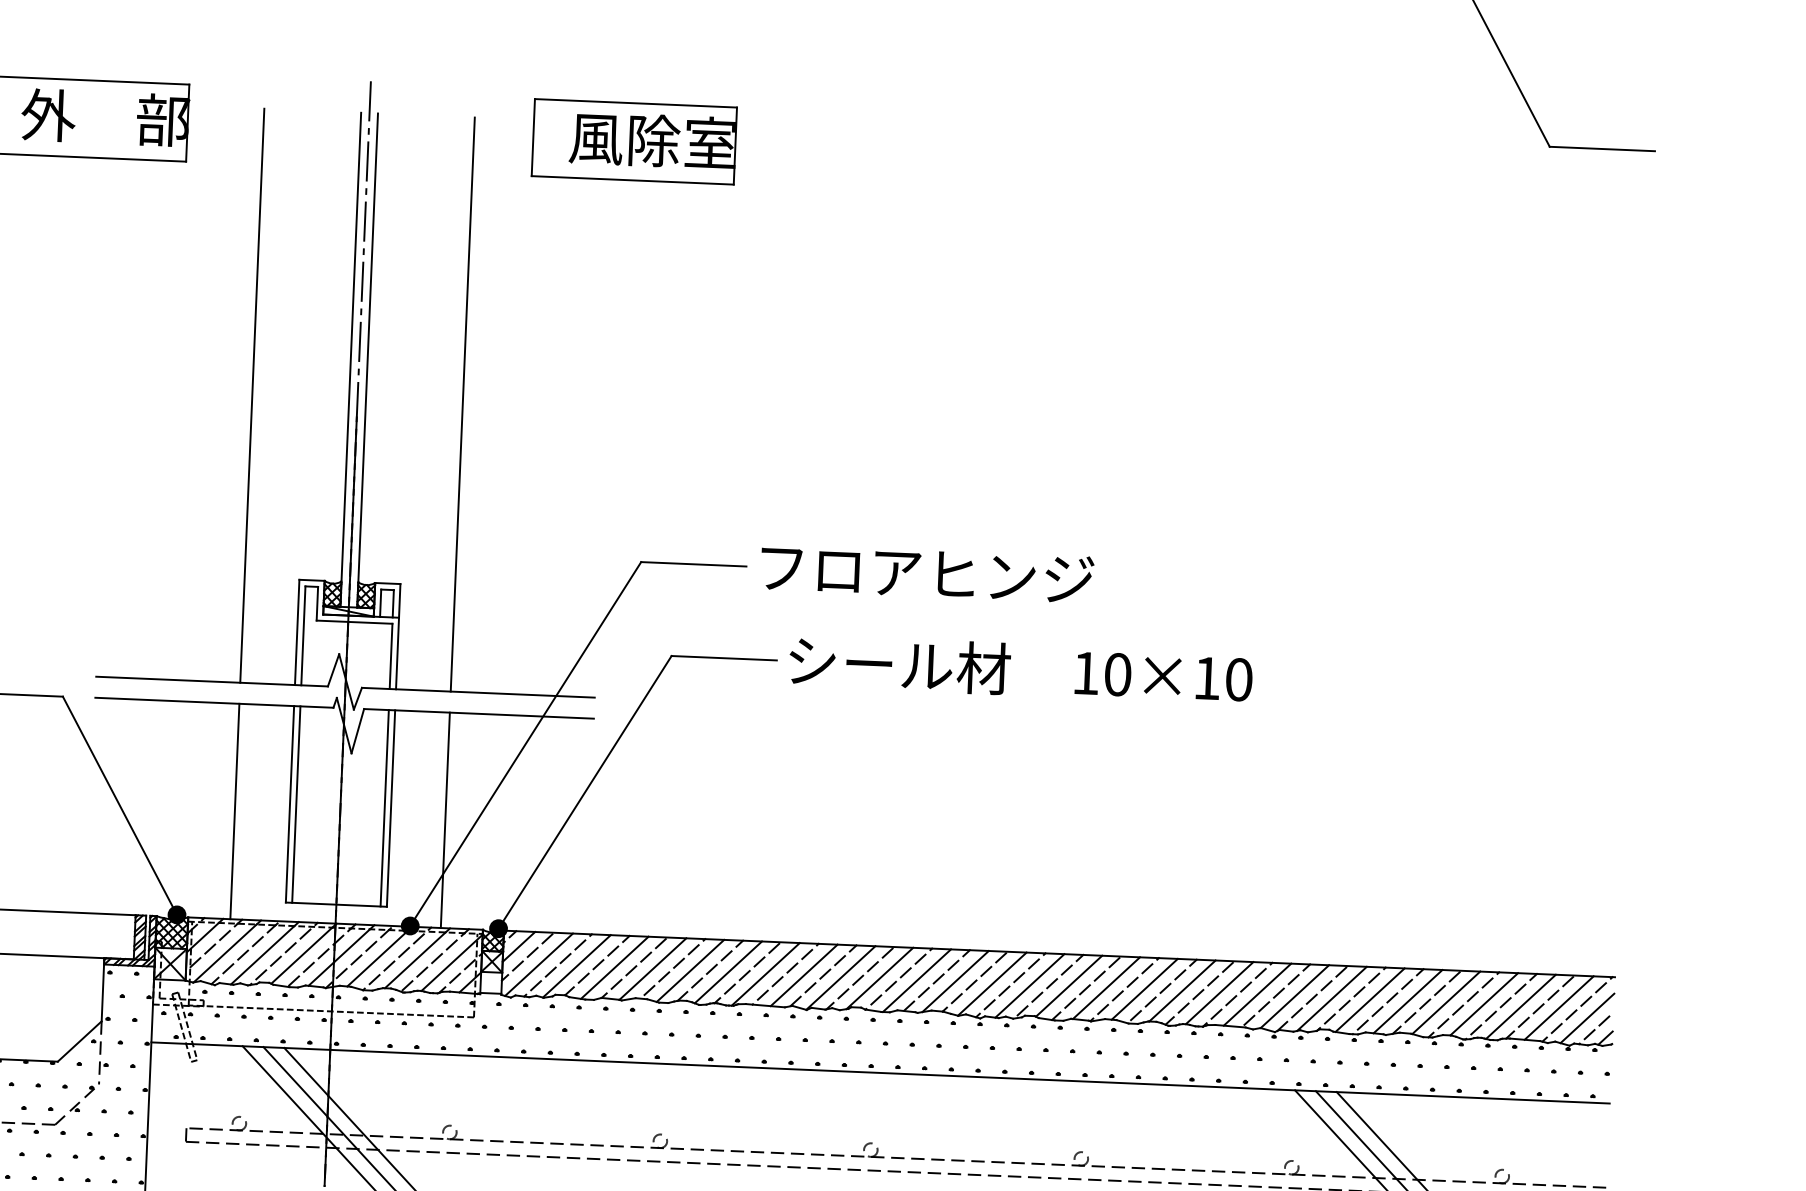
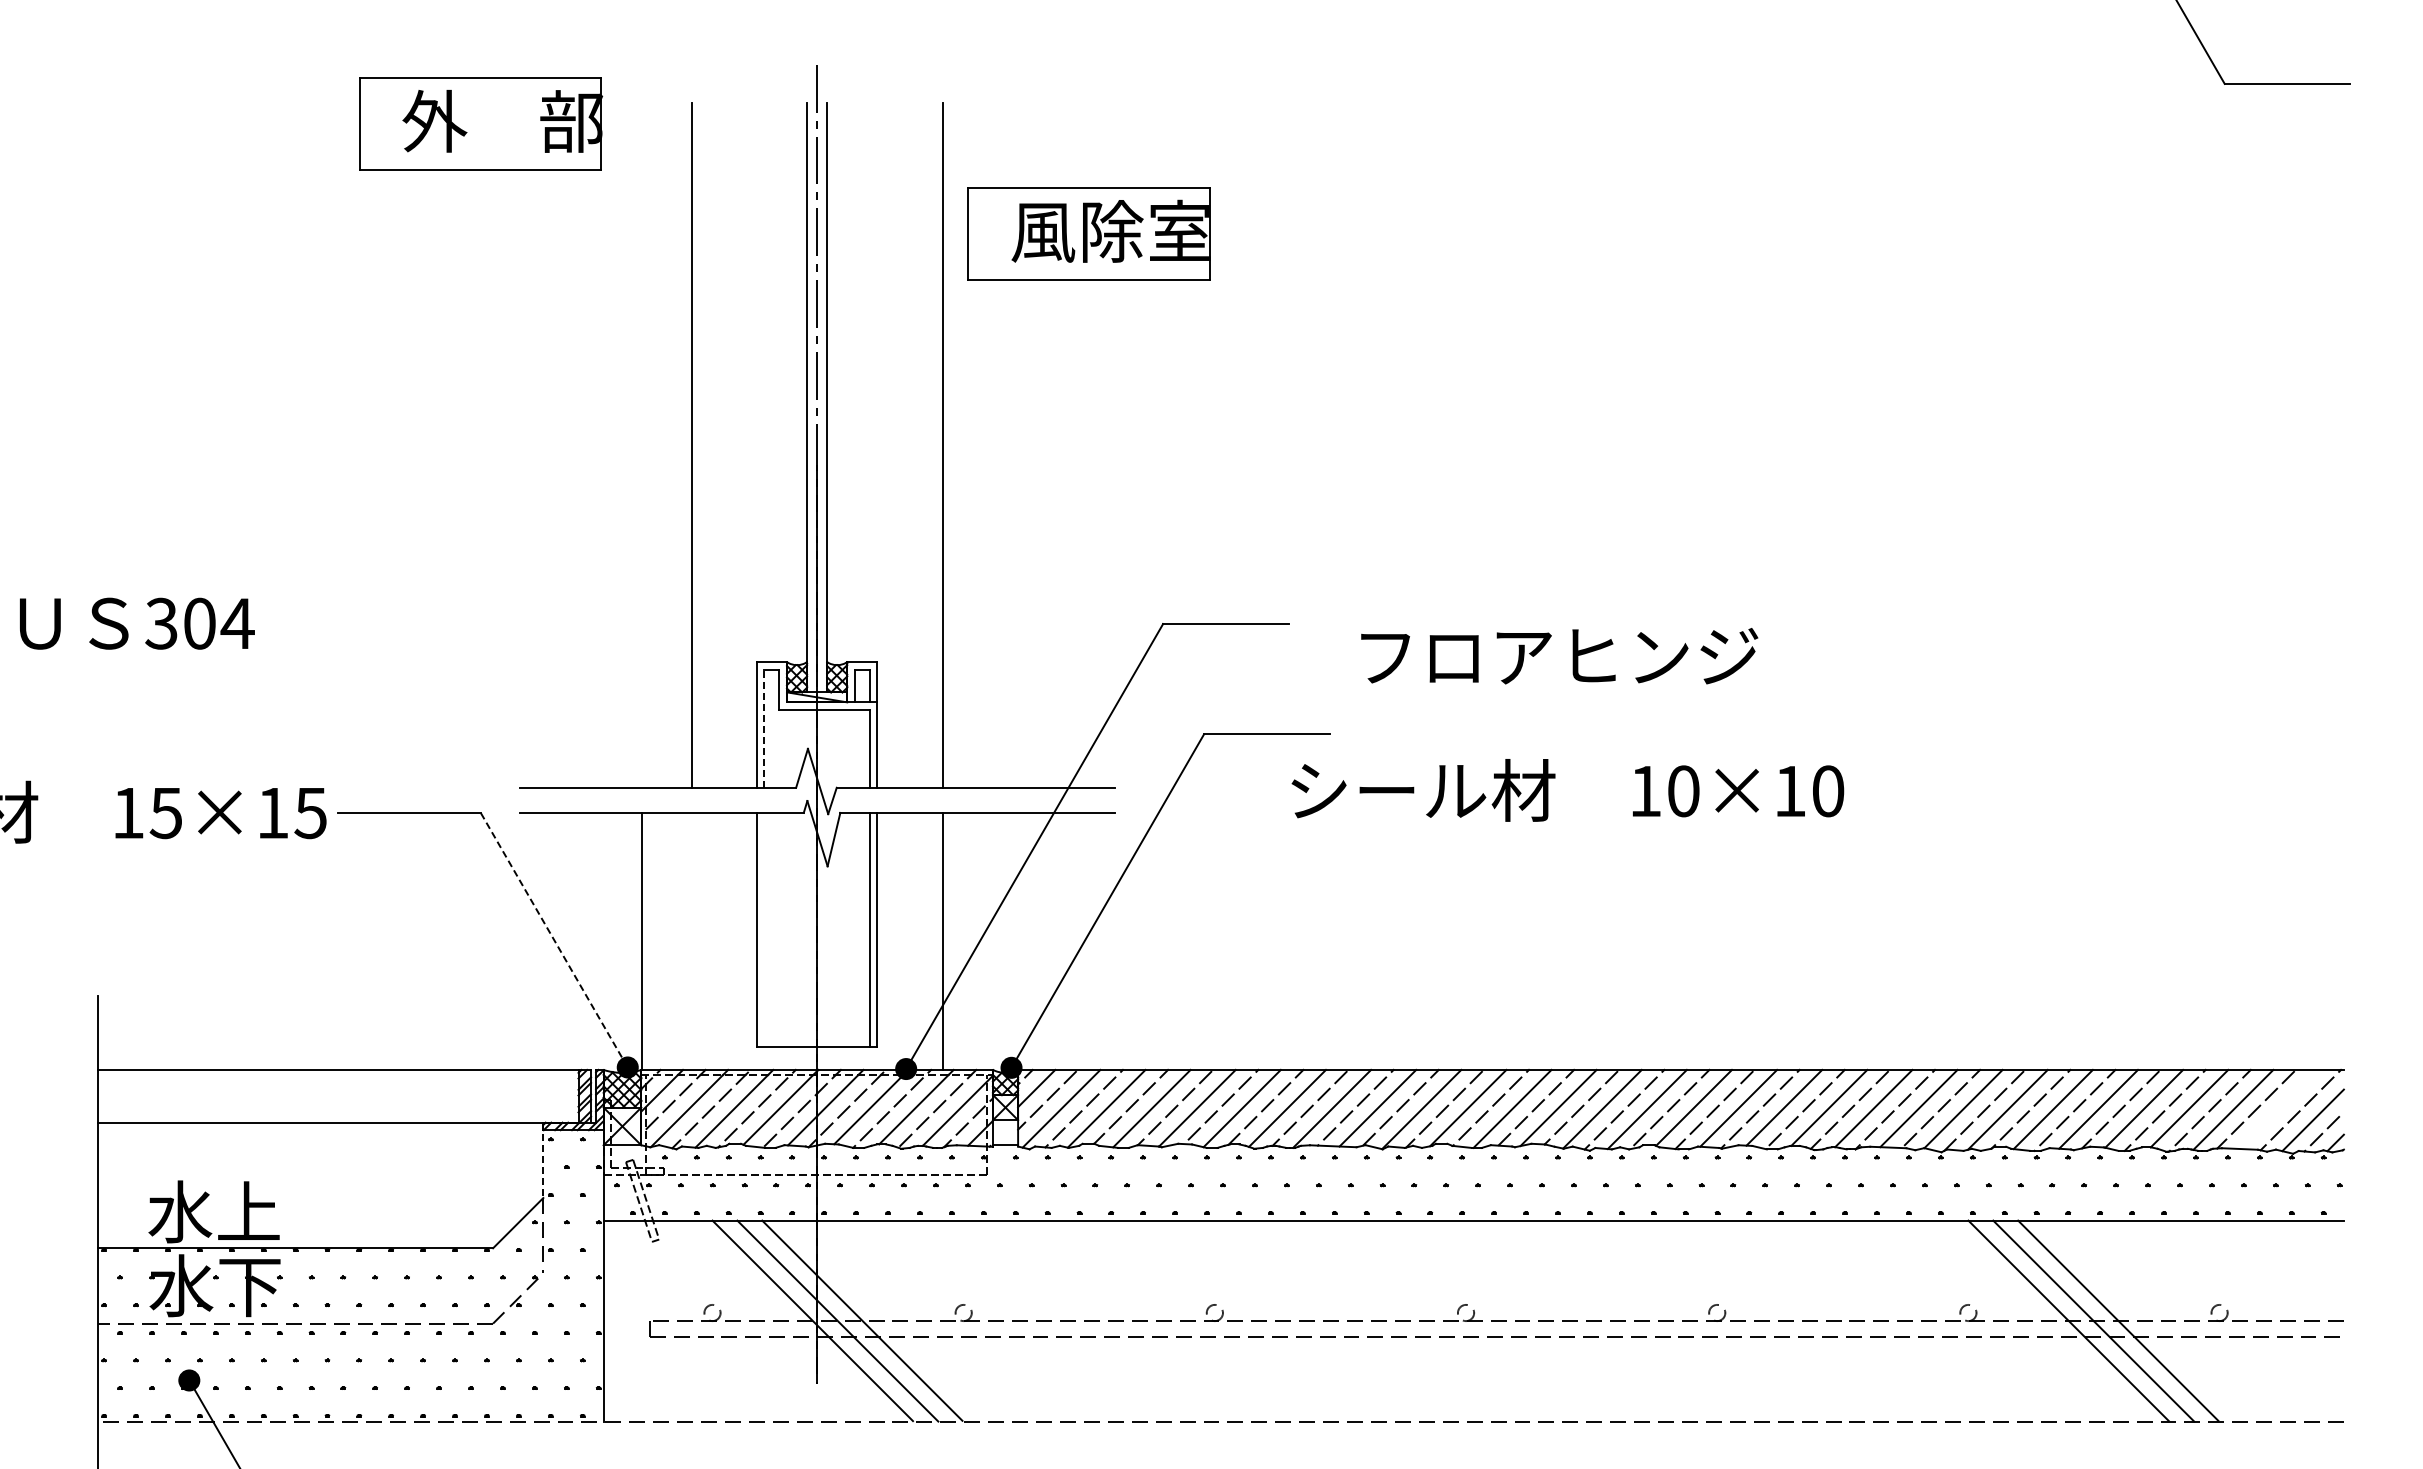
part: (633, 141) -> (1088, 233), moved
text: (927, 573) -> (1559, 656), moved
line: (303, 635) -> (764, 728), solid -> dashed
text: (1020, 669) -> (1567, 790), moved
line: (296, 804) -> (764, 929), removed
line: (120, 805) -> (554, 940), solid -> dashed
line: (234, 810) -> (641, 940), moved
line: (103, 989) -> (543, 1160), solid -> dashed
line: (1558, 1008) -> (2278, 1109), removed

